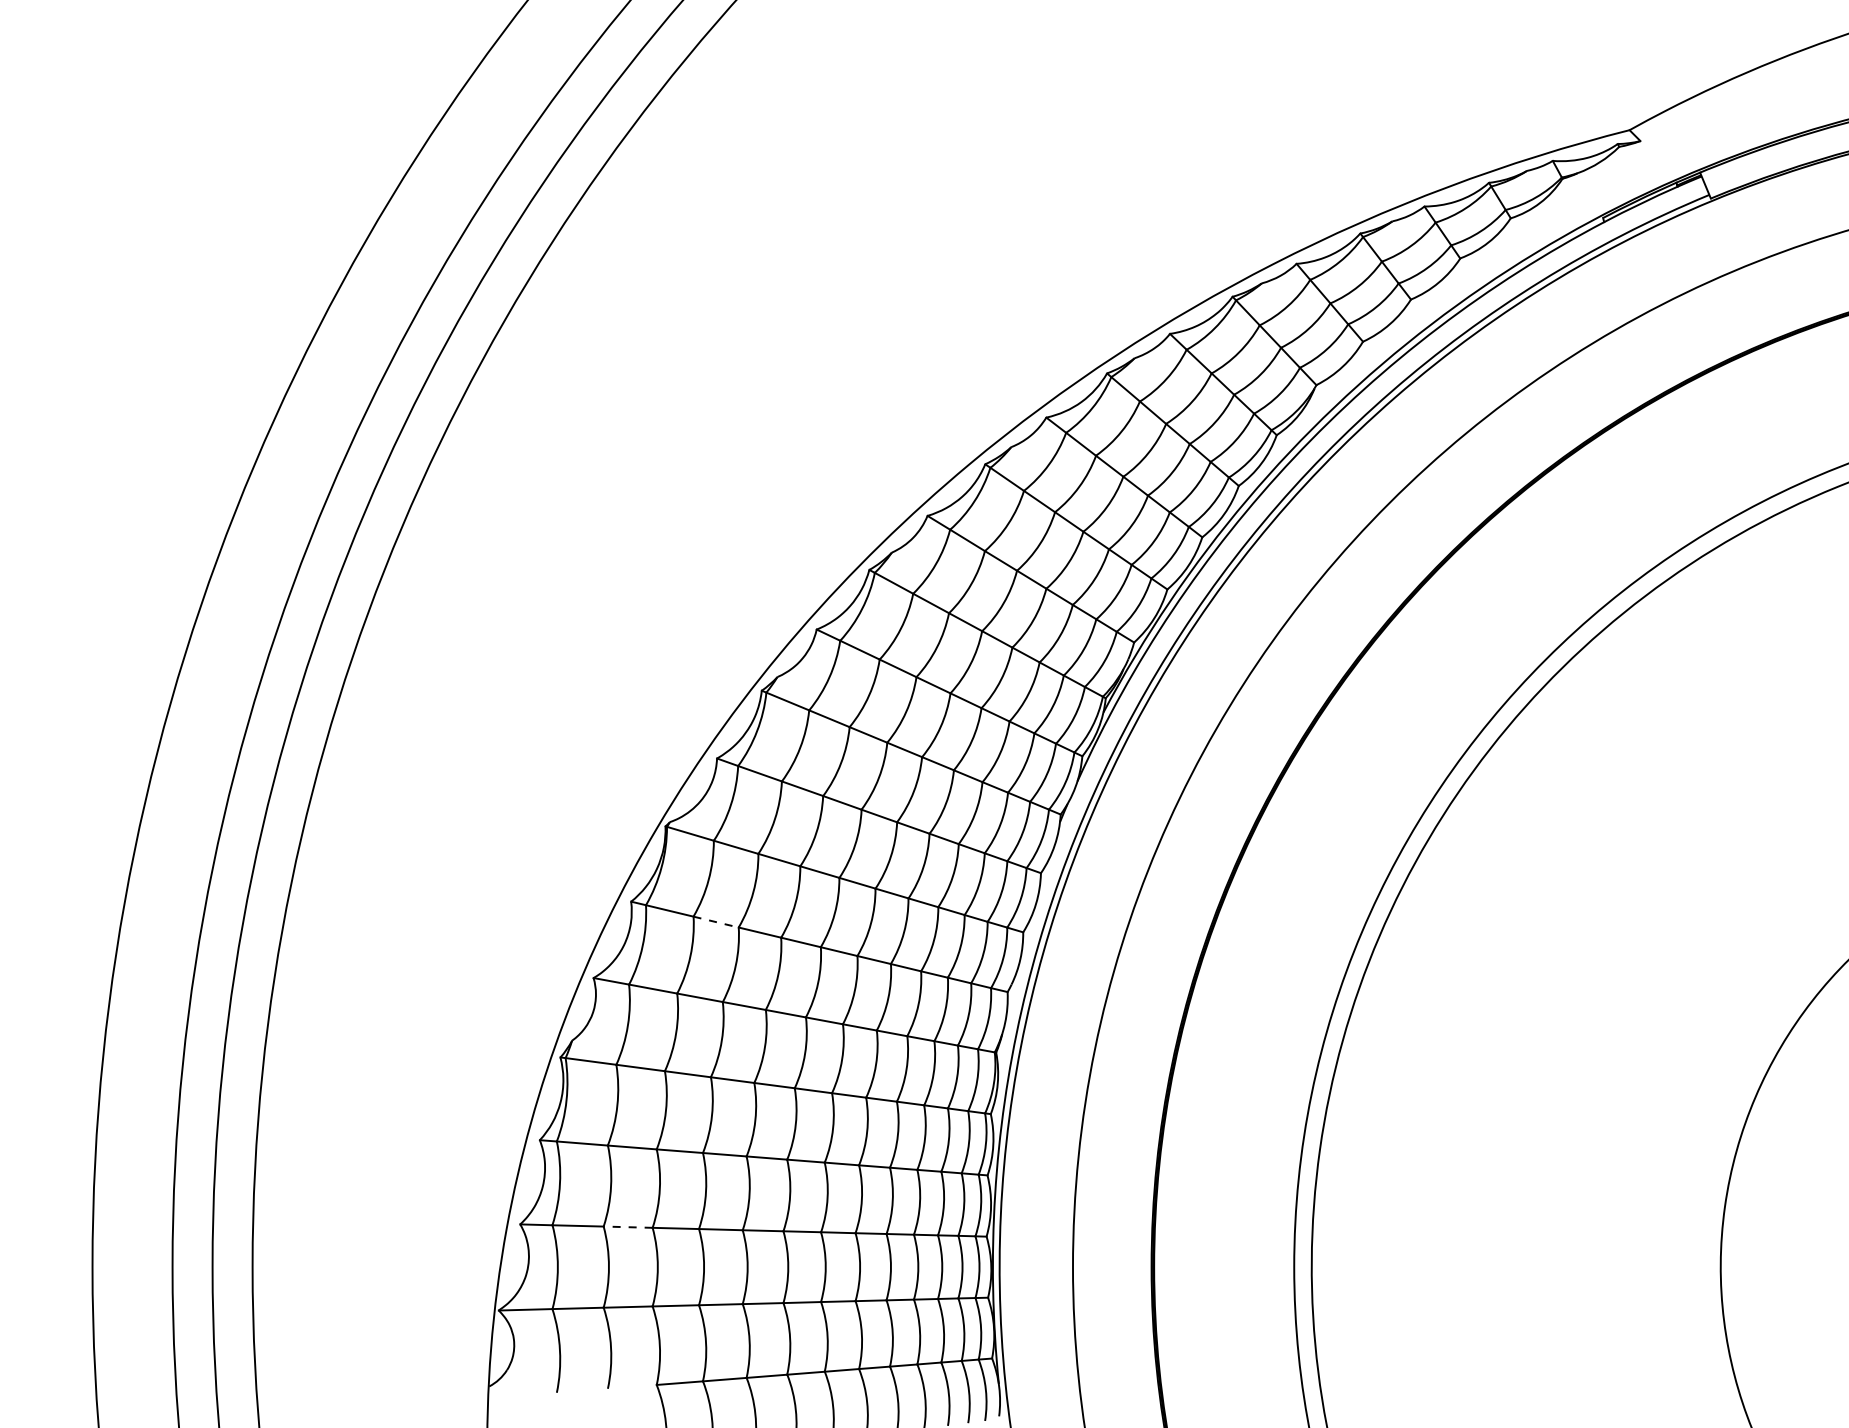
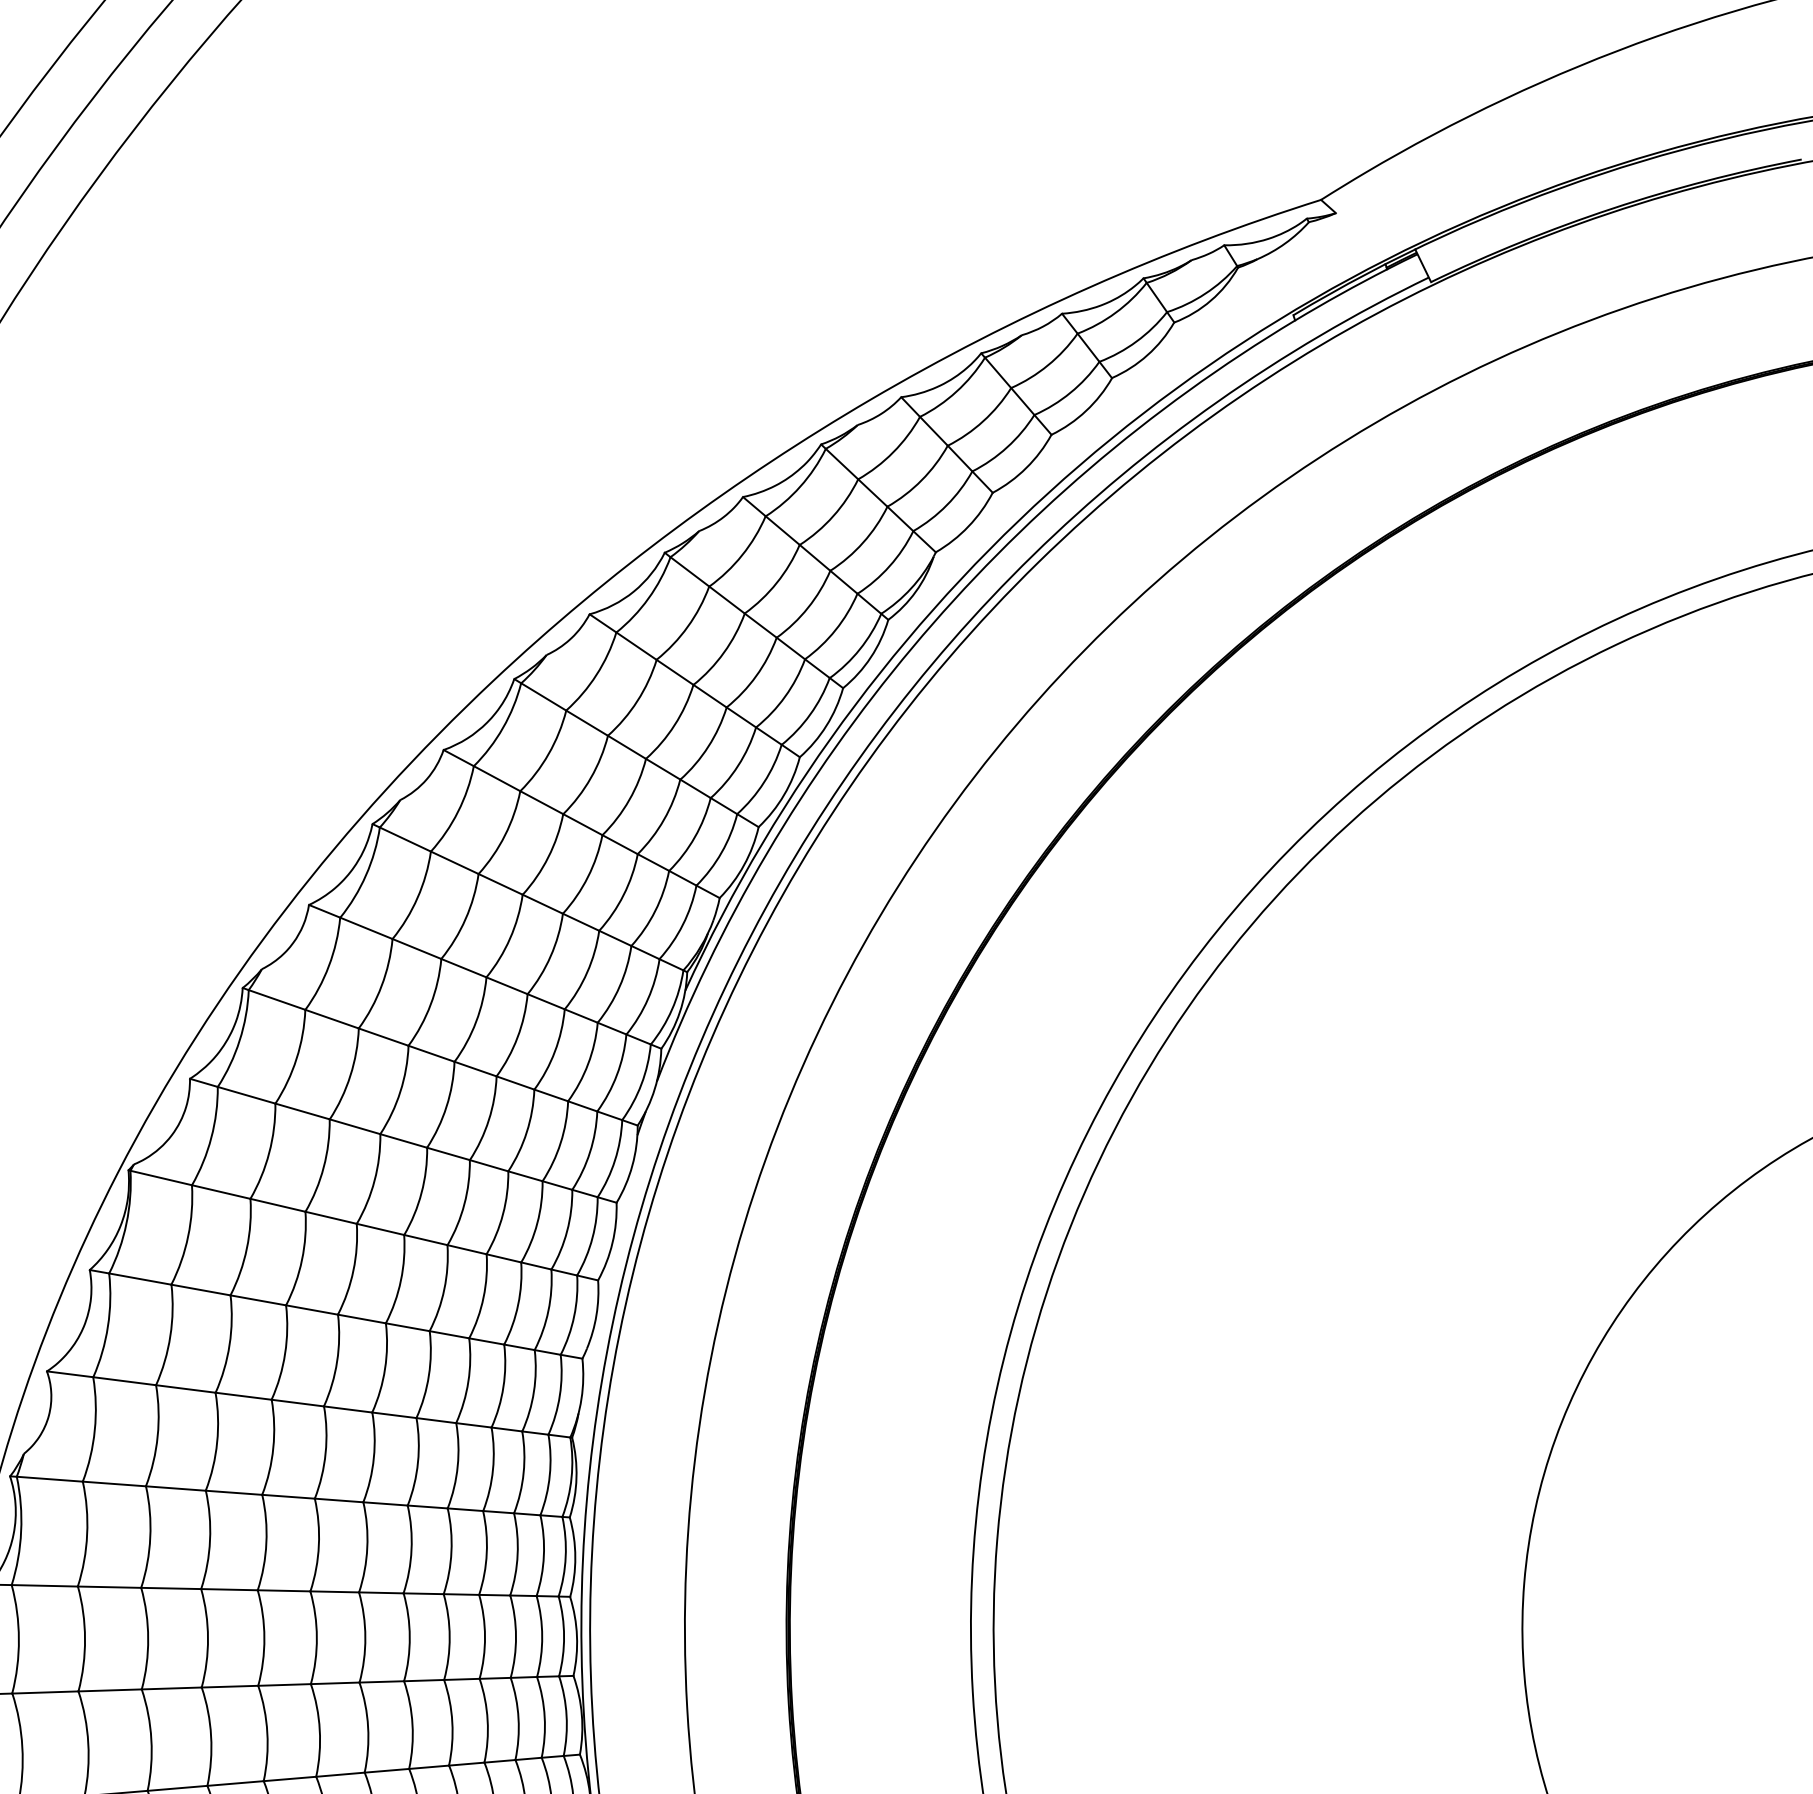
line: (716, 922) -> (201, 1290), dashed -> solid
line: (627, 1227) -> (109, 1690), dashed -> solid

